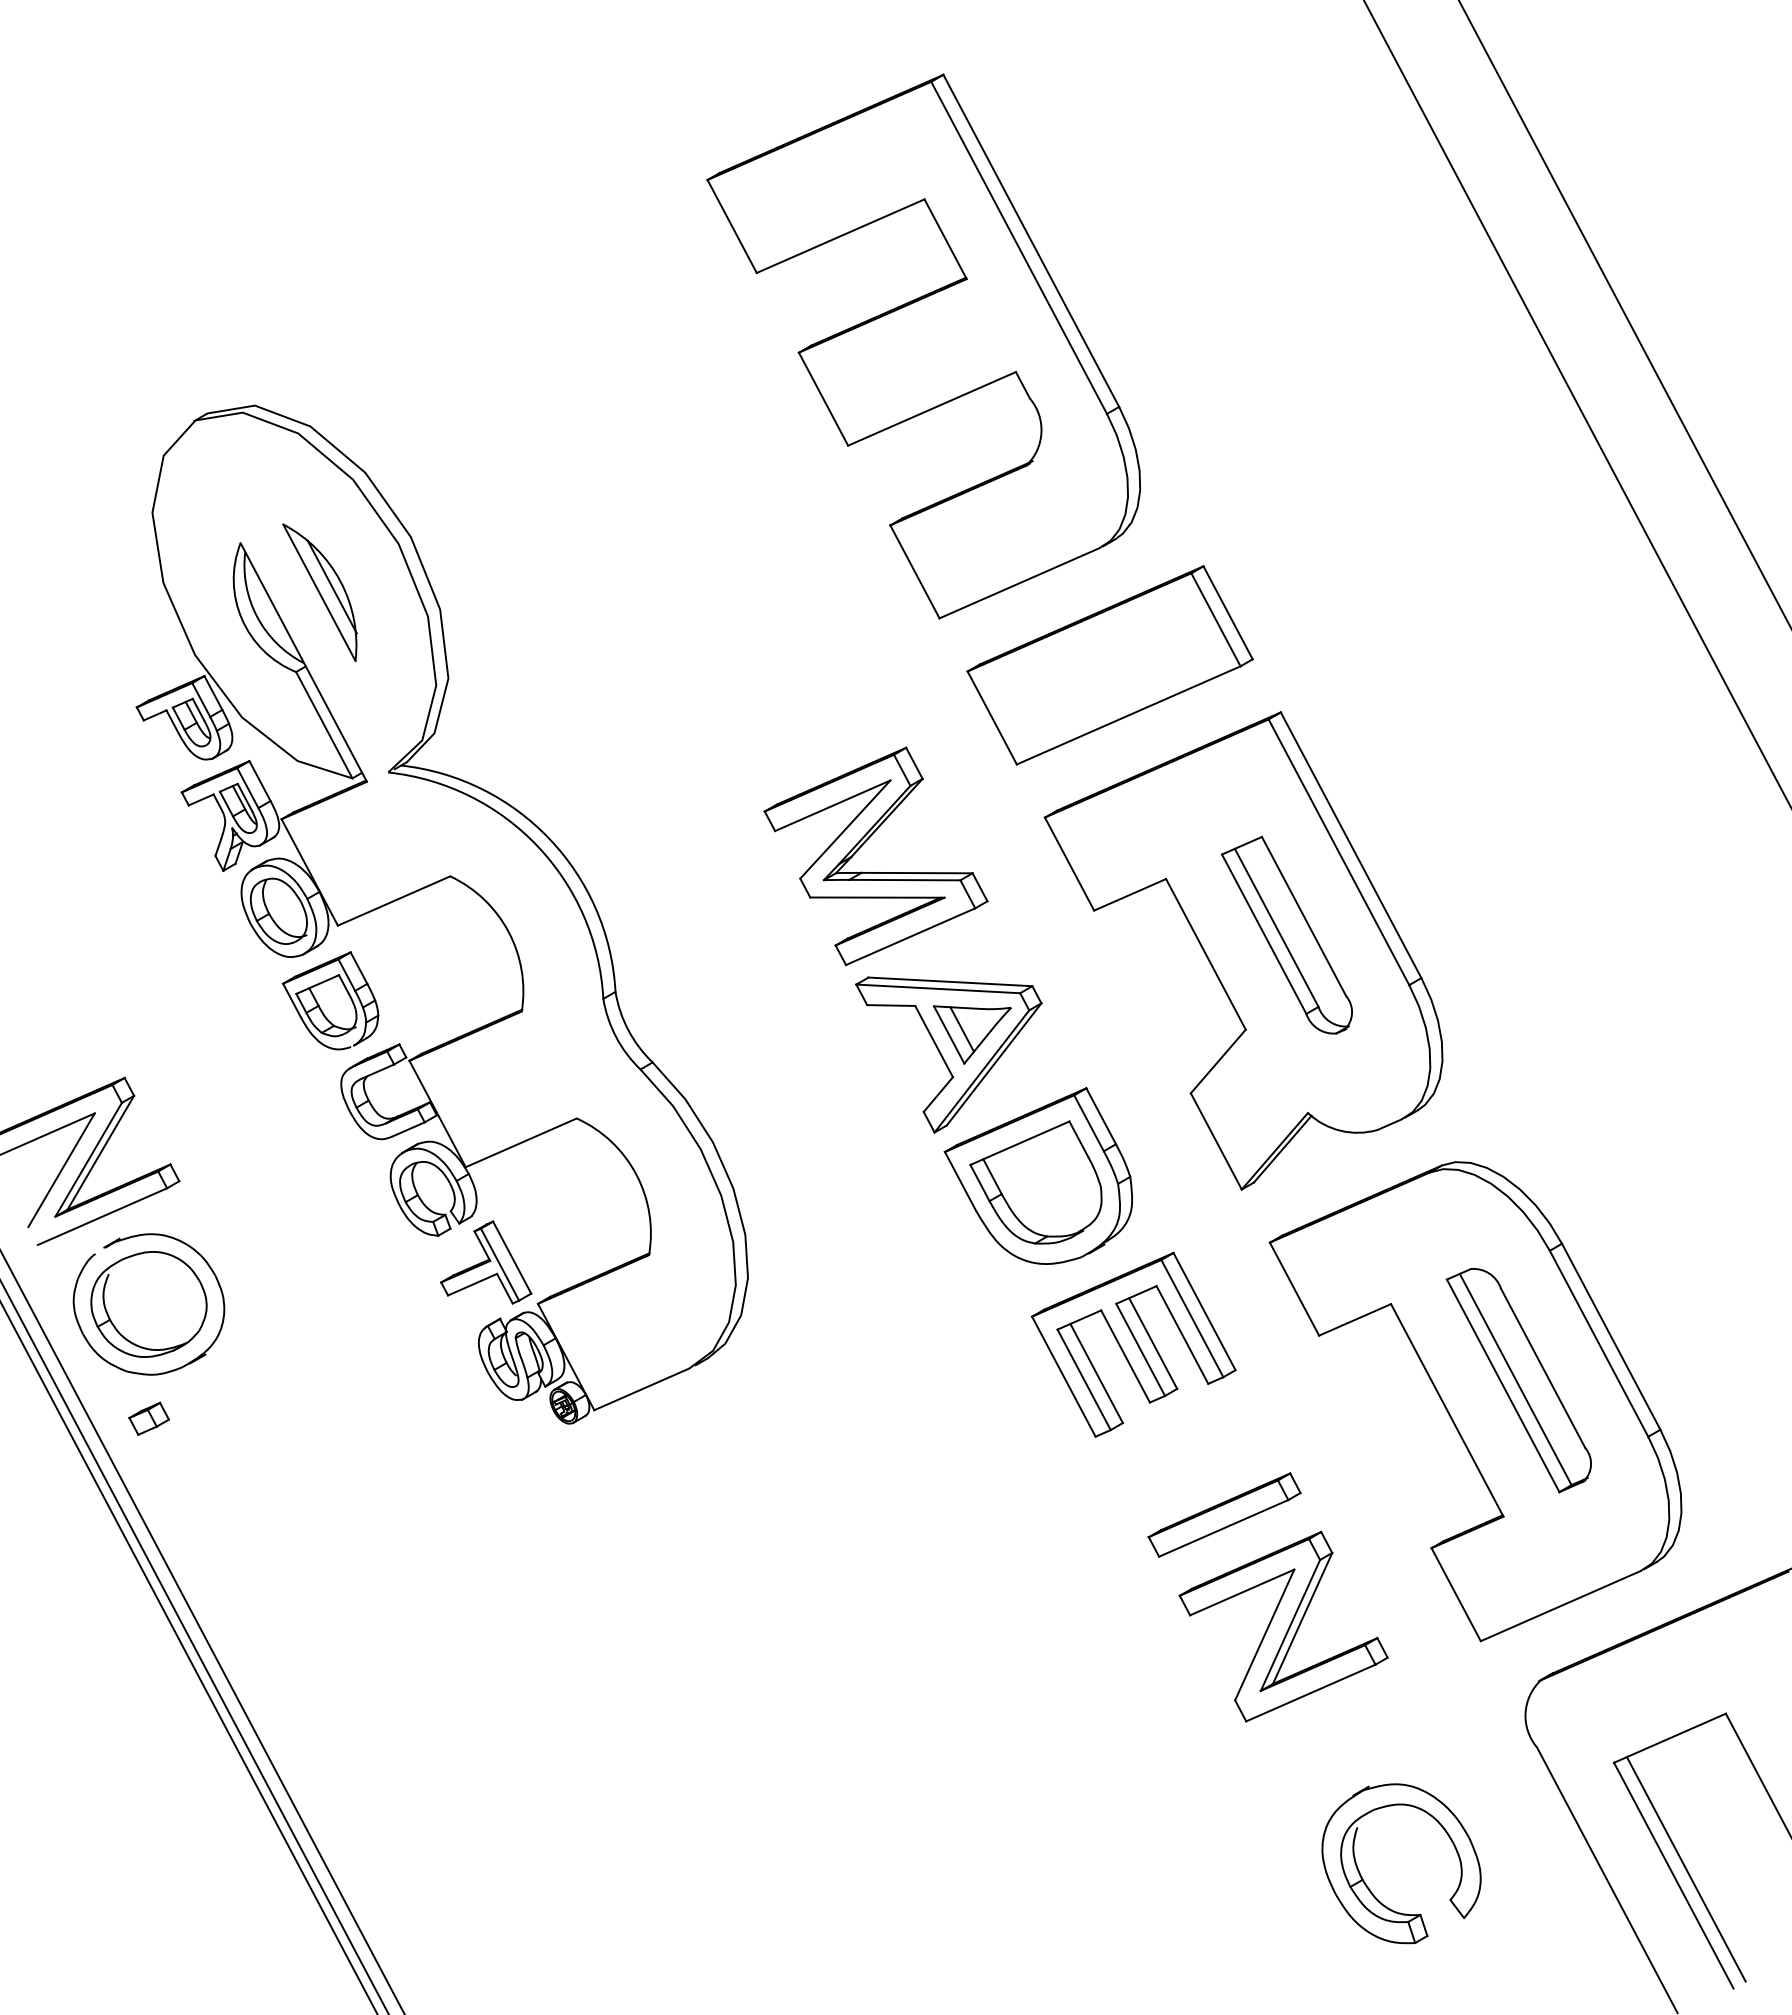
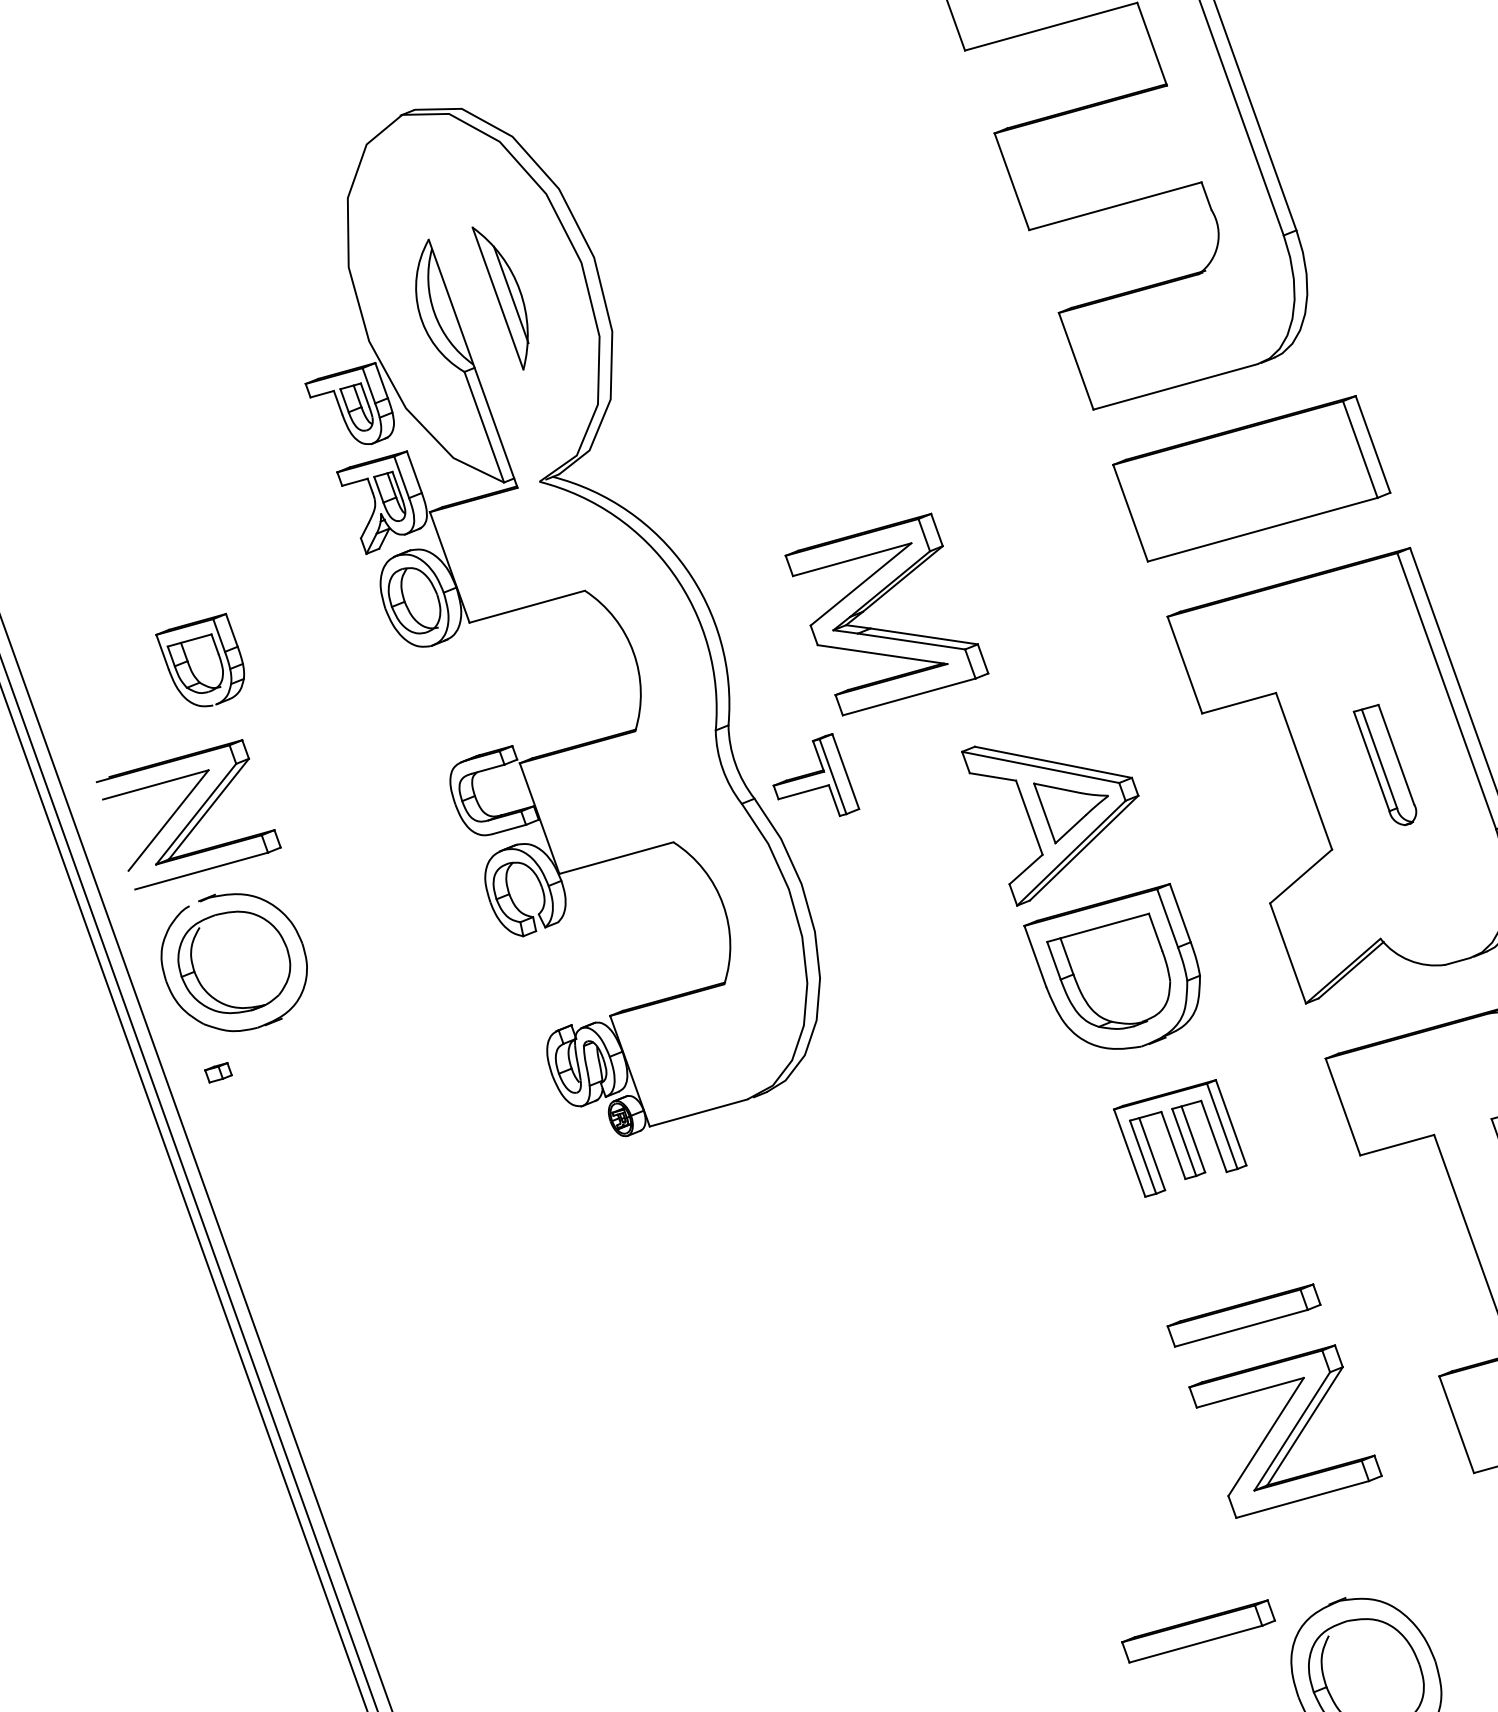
part: (875, 872) -> (884, 630), moved
part: (1286, 934) -> (1384, 763), size x0.6
part: (330, 1000) -> (199, 657), moved
line: (961, 1029) -> (1057, 809), removed
part: (486, 1262) -> (820, 772), moved
part: (1133, 1344) -> (1179, 1138), size x0.7
part: (148, 1418) -> (217, 1072), size x0.7
part: (1224, 1841) -> (1198, 1630), added

